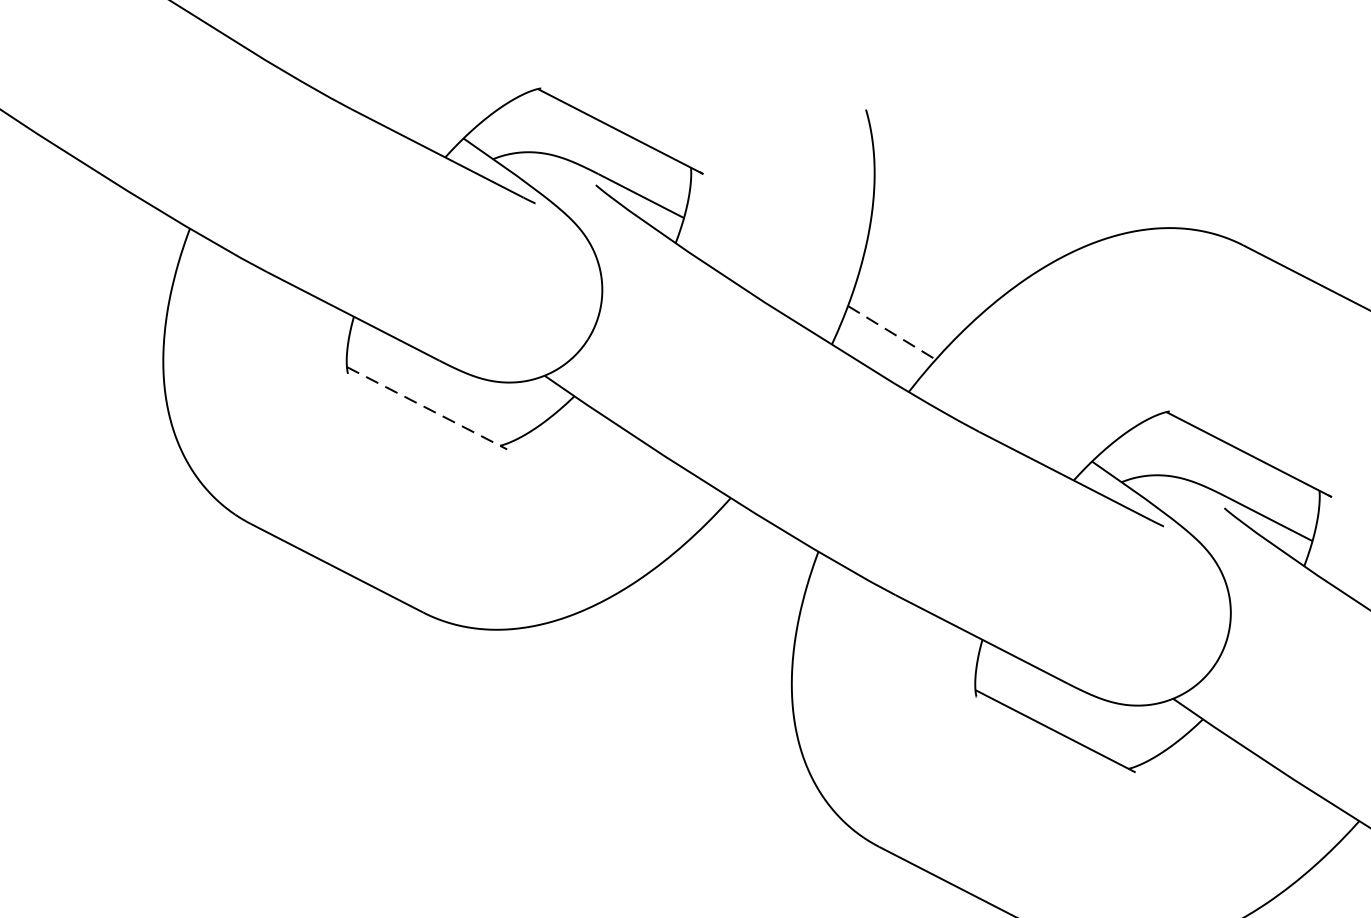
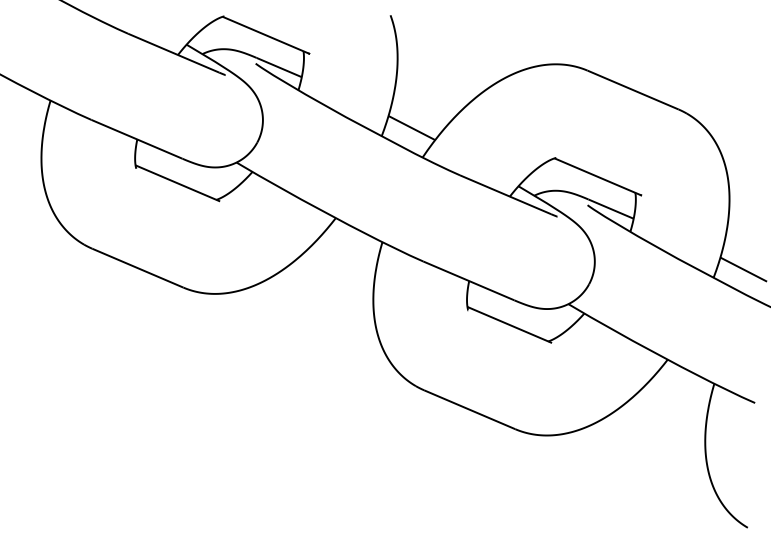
line: (893, 333) -> (412, 128), dashed -> solid
line: (426, 408) -> (177, 183), dashed -> solid

